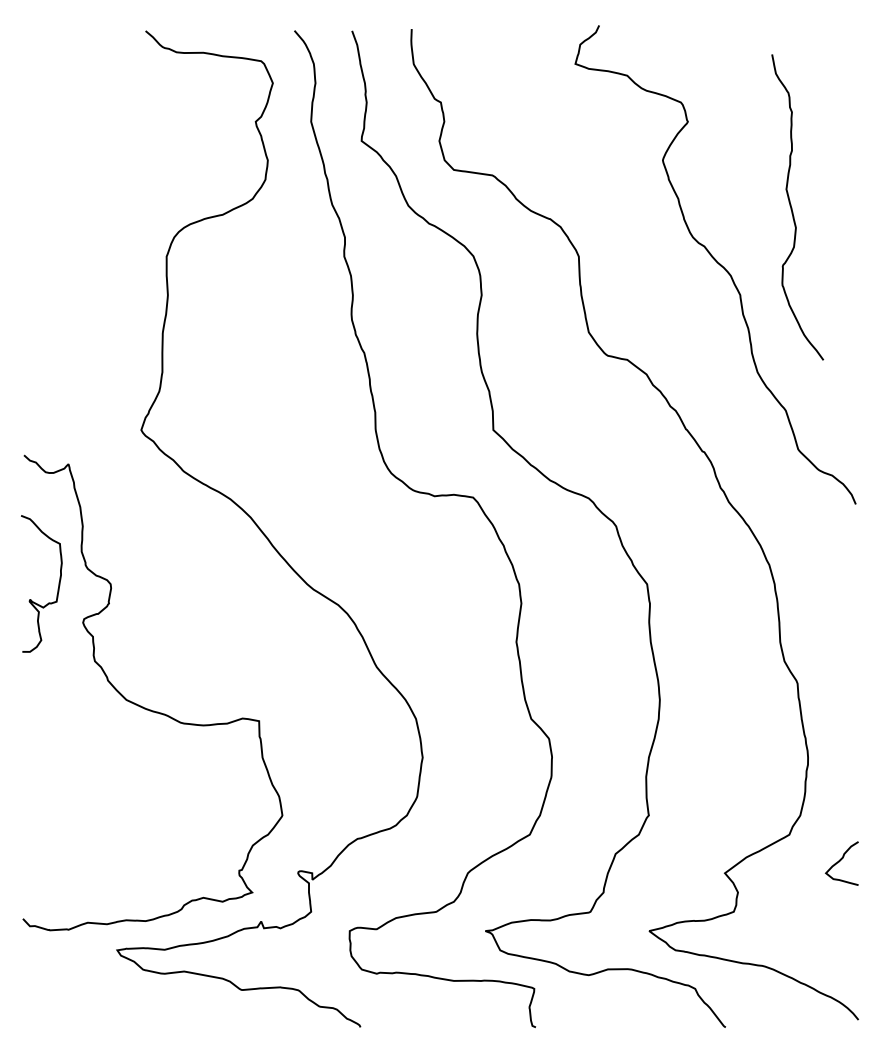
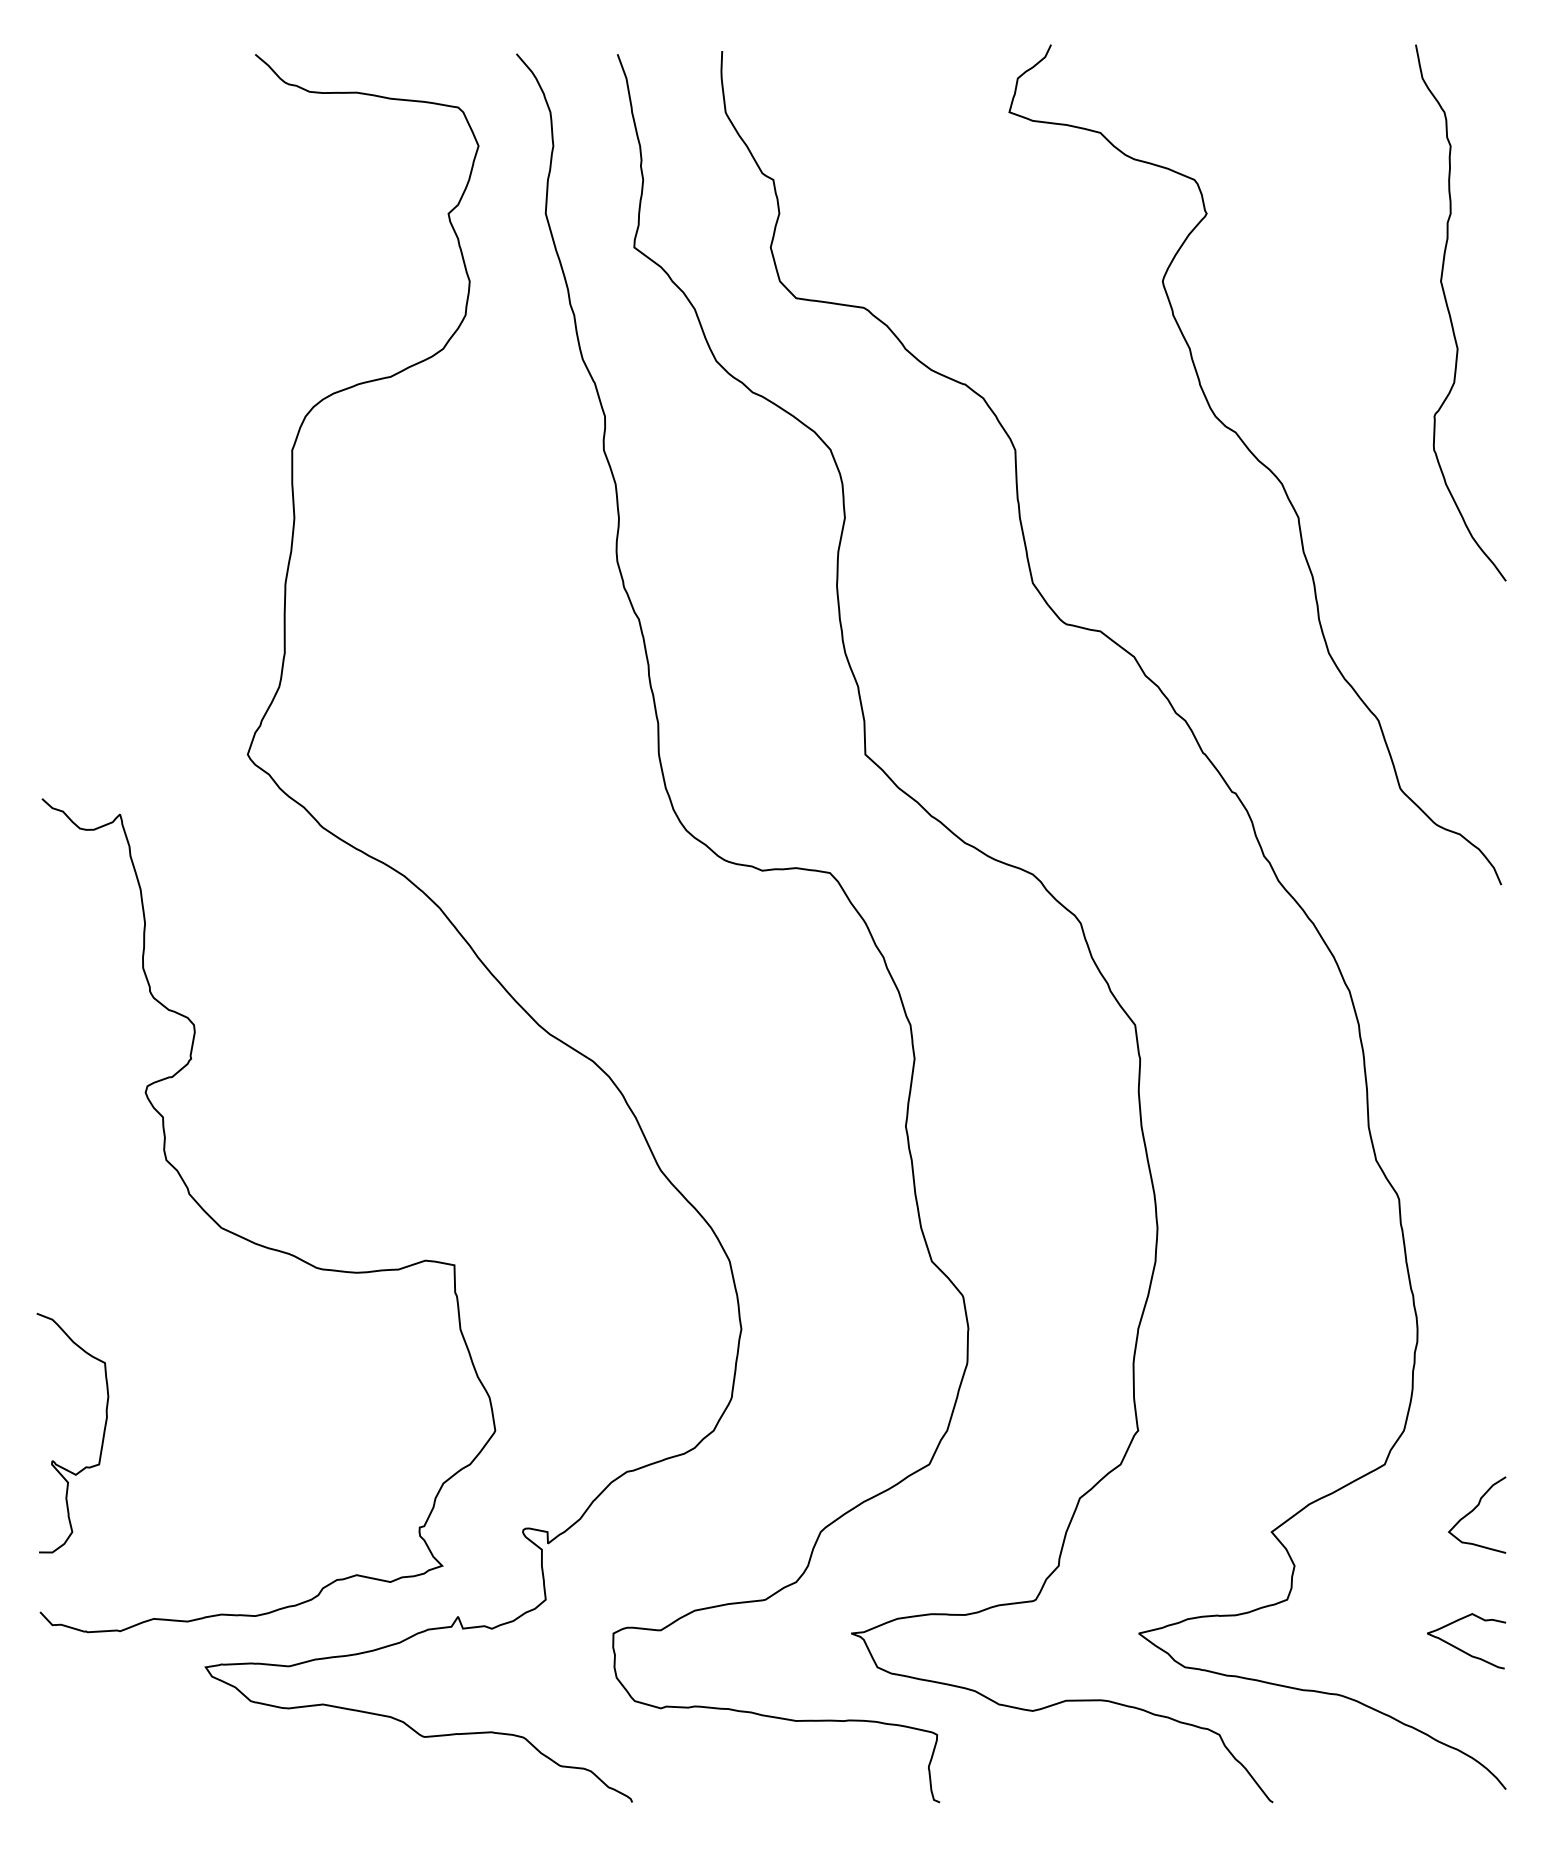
curve: (792, 207) -> (1451, 313), moved
curve: (57, 588) -> (100, 1441), moved
curve: (833, 939) -> (1462, 1648), added

